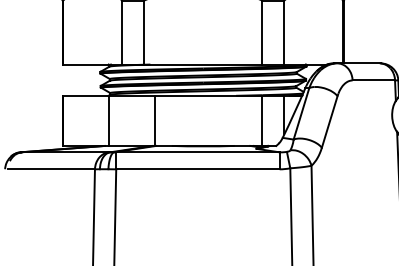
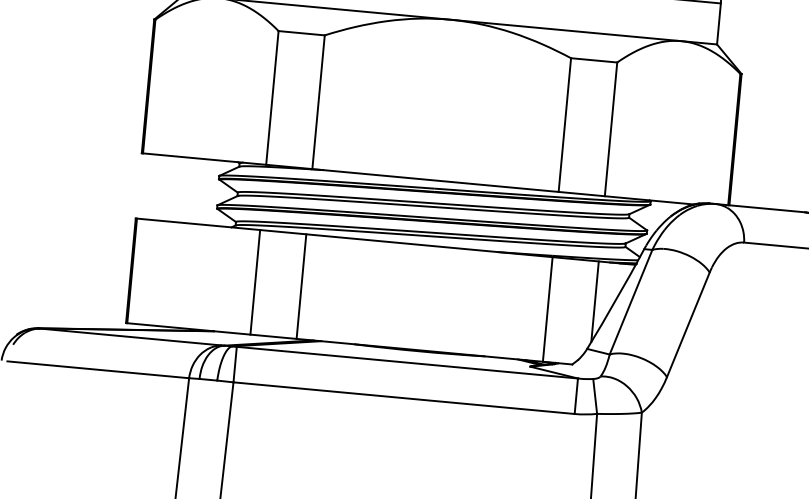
line: (109, 120) -> (256, 281), moved
line: (155, 120) -> (301, 285), moved

